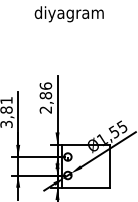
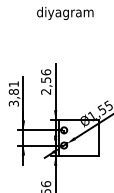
text: (46, 96) -> (46, 80), 2,86 -> 2,56

